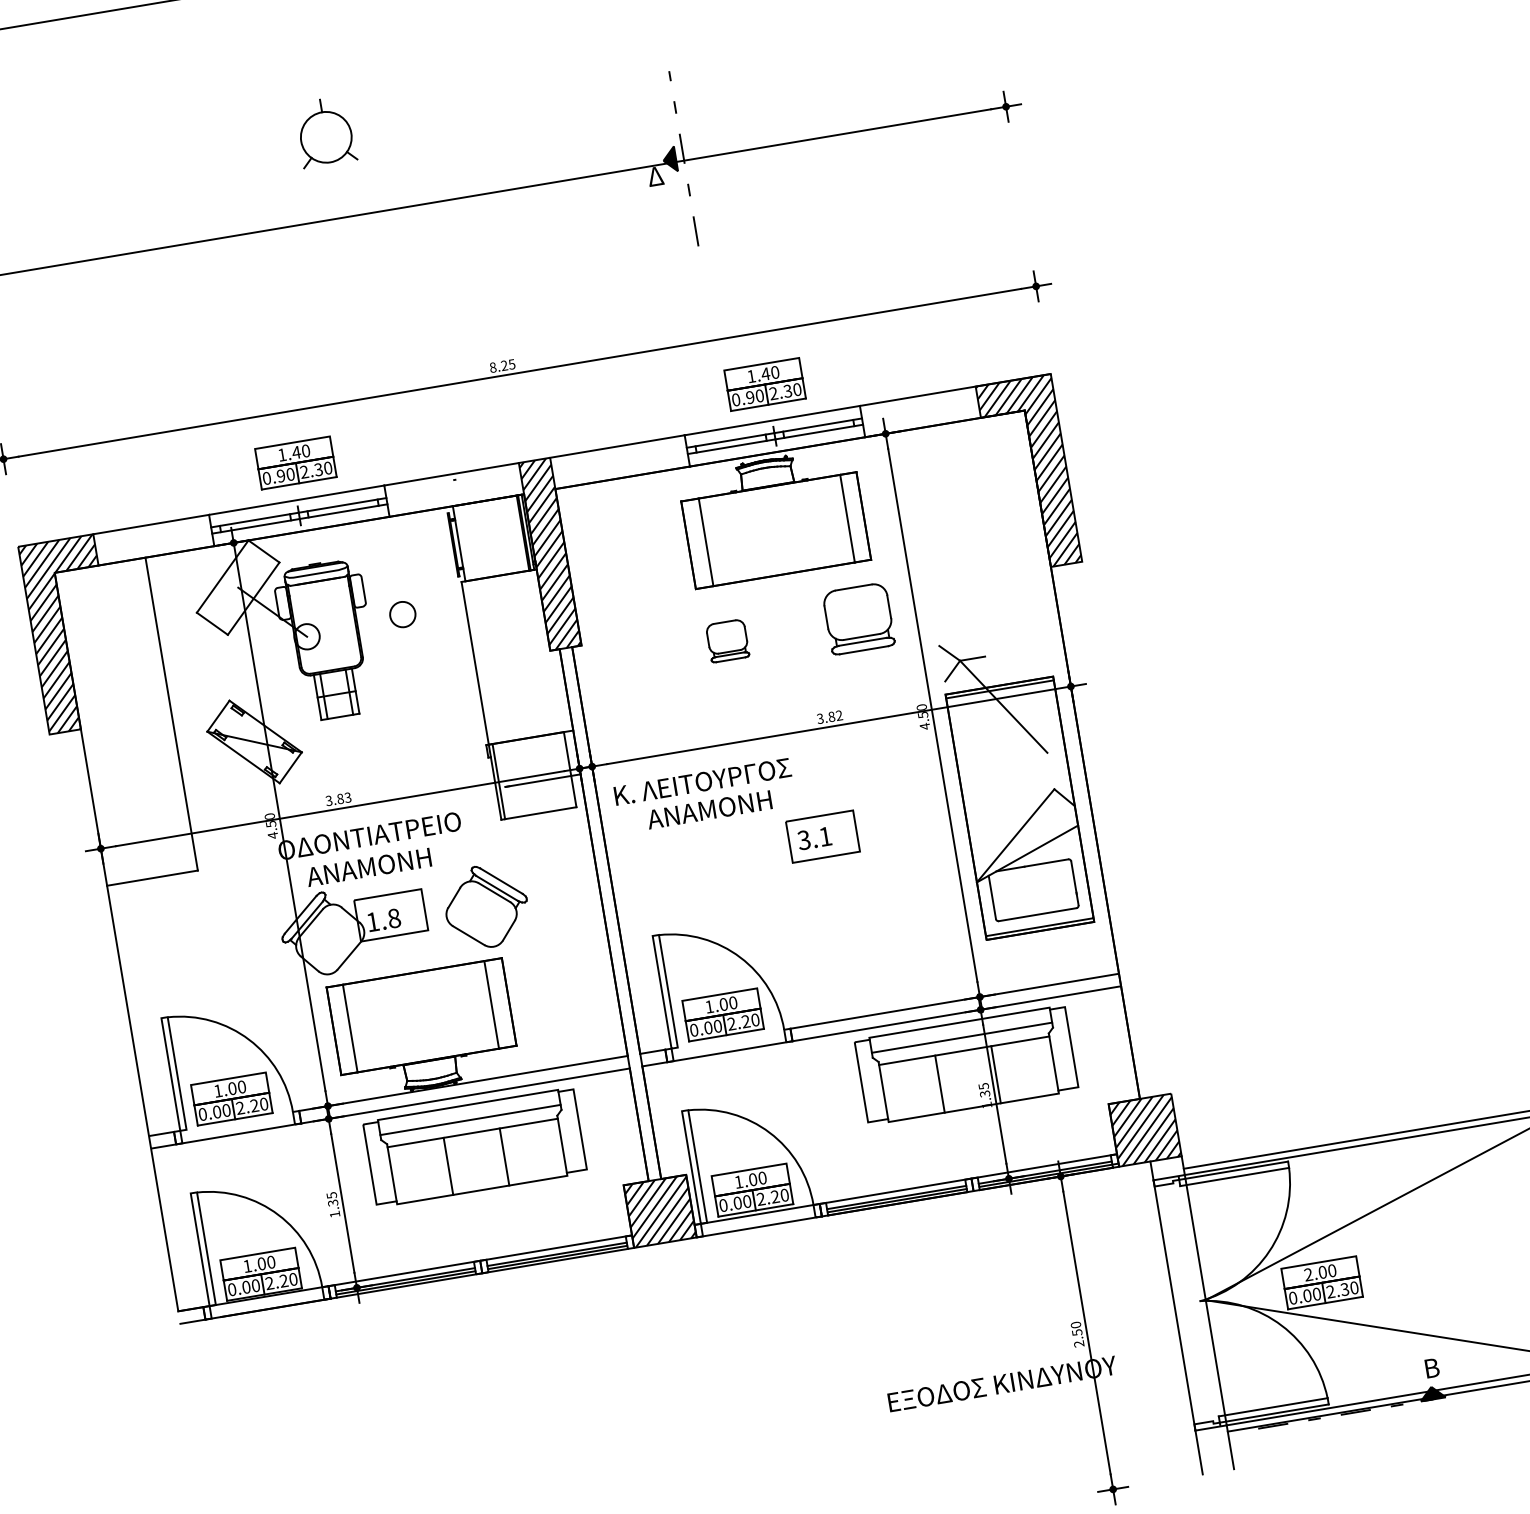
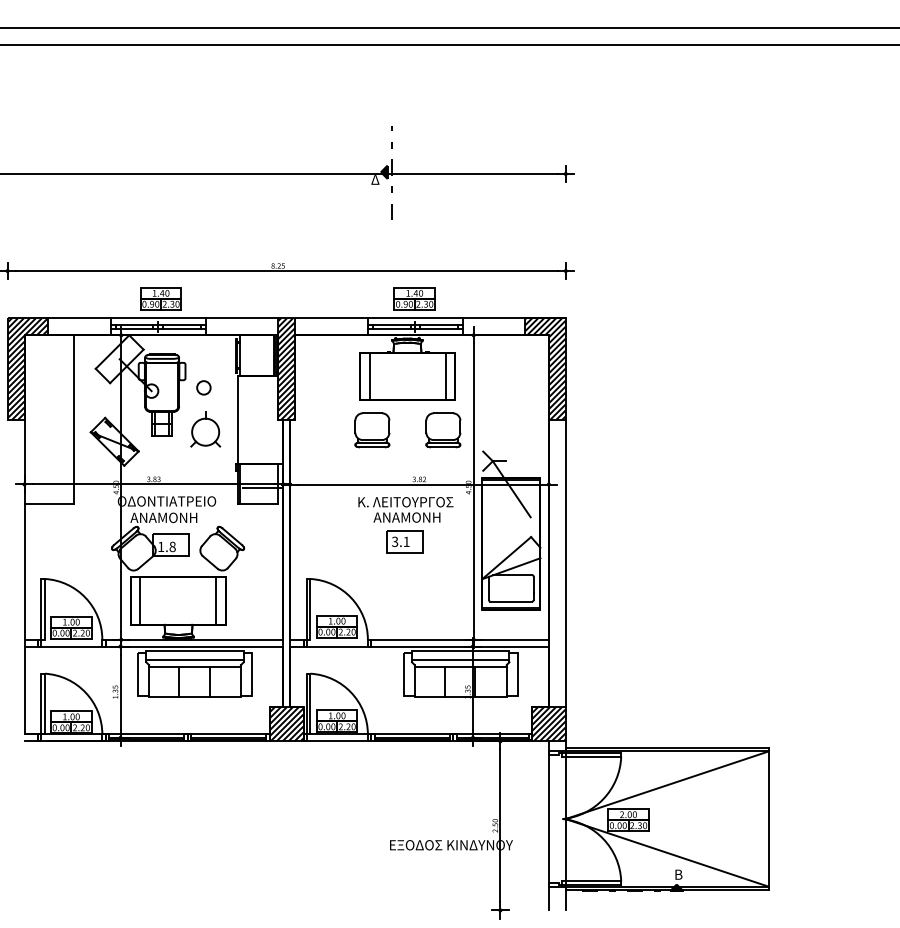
part: (325, 132) -> (205, 429), moved
part: (727, 641) -> (372, 430), size x1.67
text: (704, 795) -> (405, 509), moved
line: (1126, 827) -> (565, 563), added

